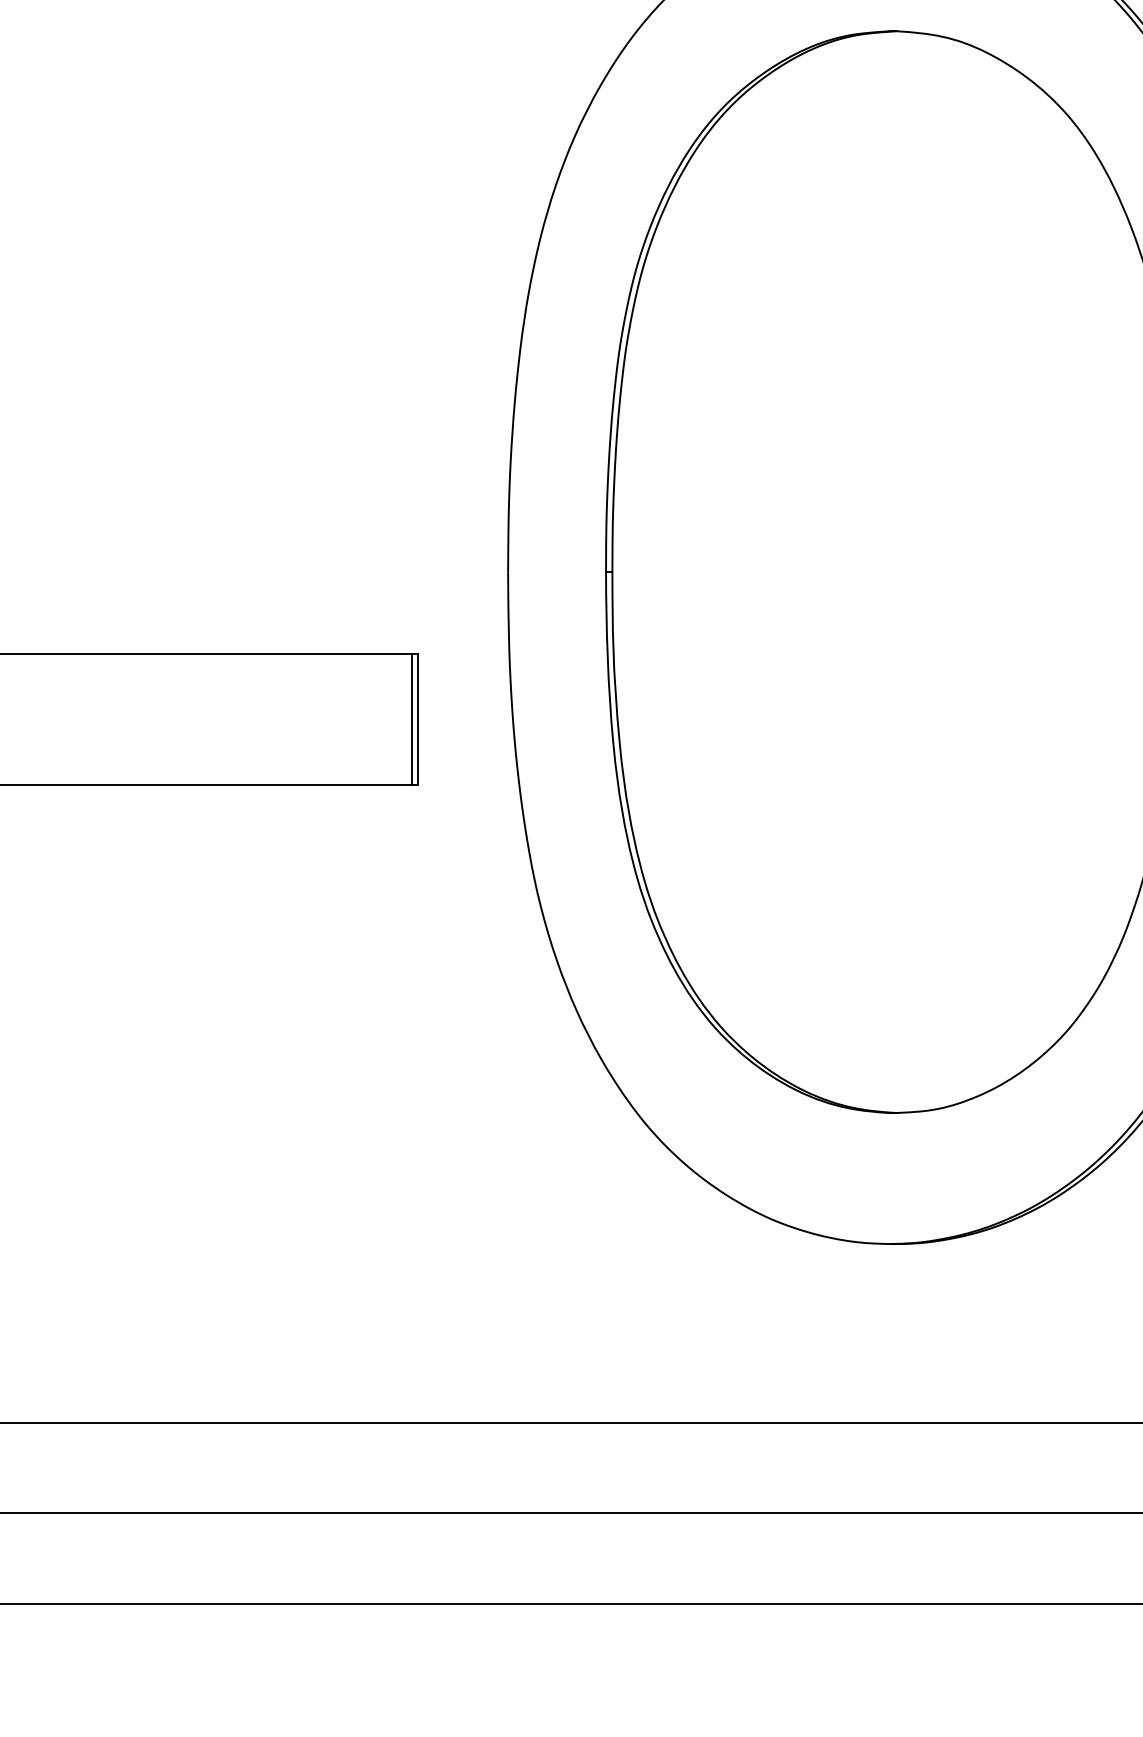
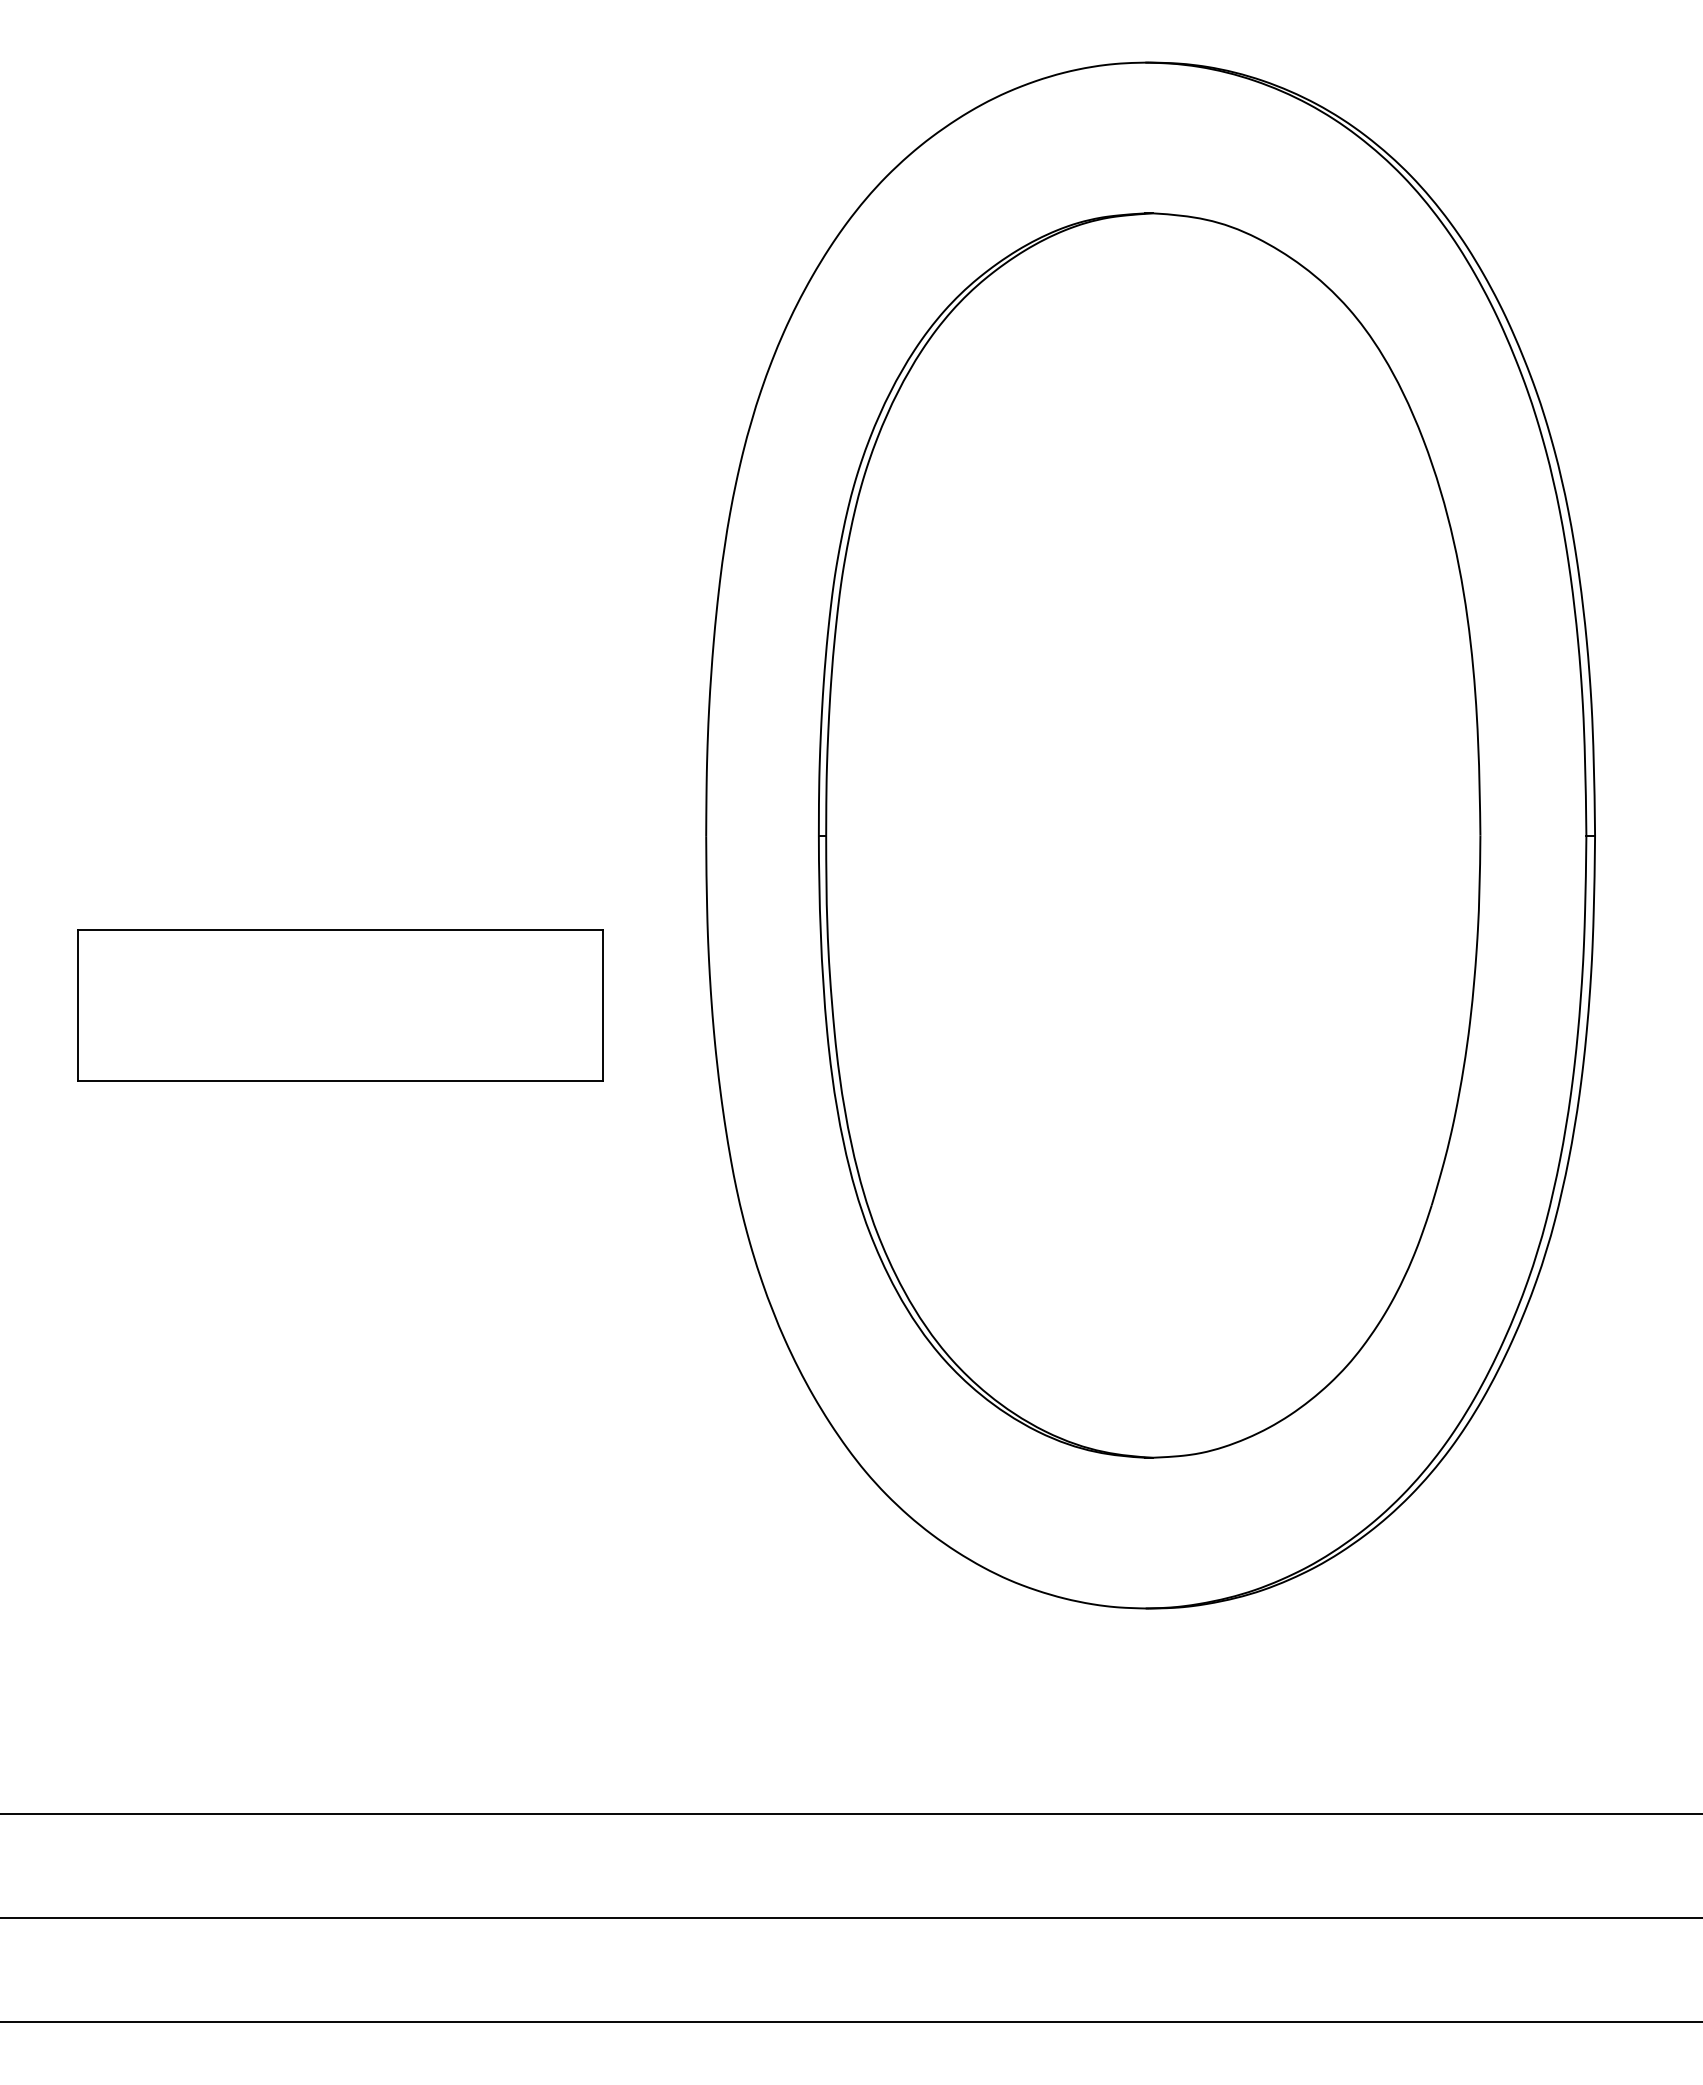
line: (411, 718) -> (595, 1004), removed

